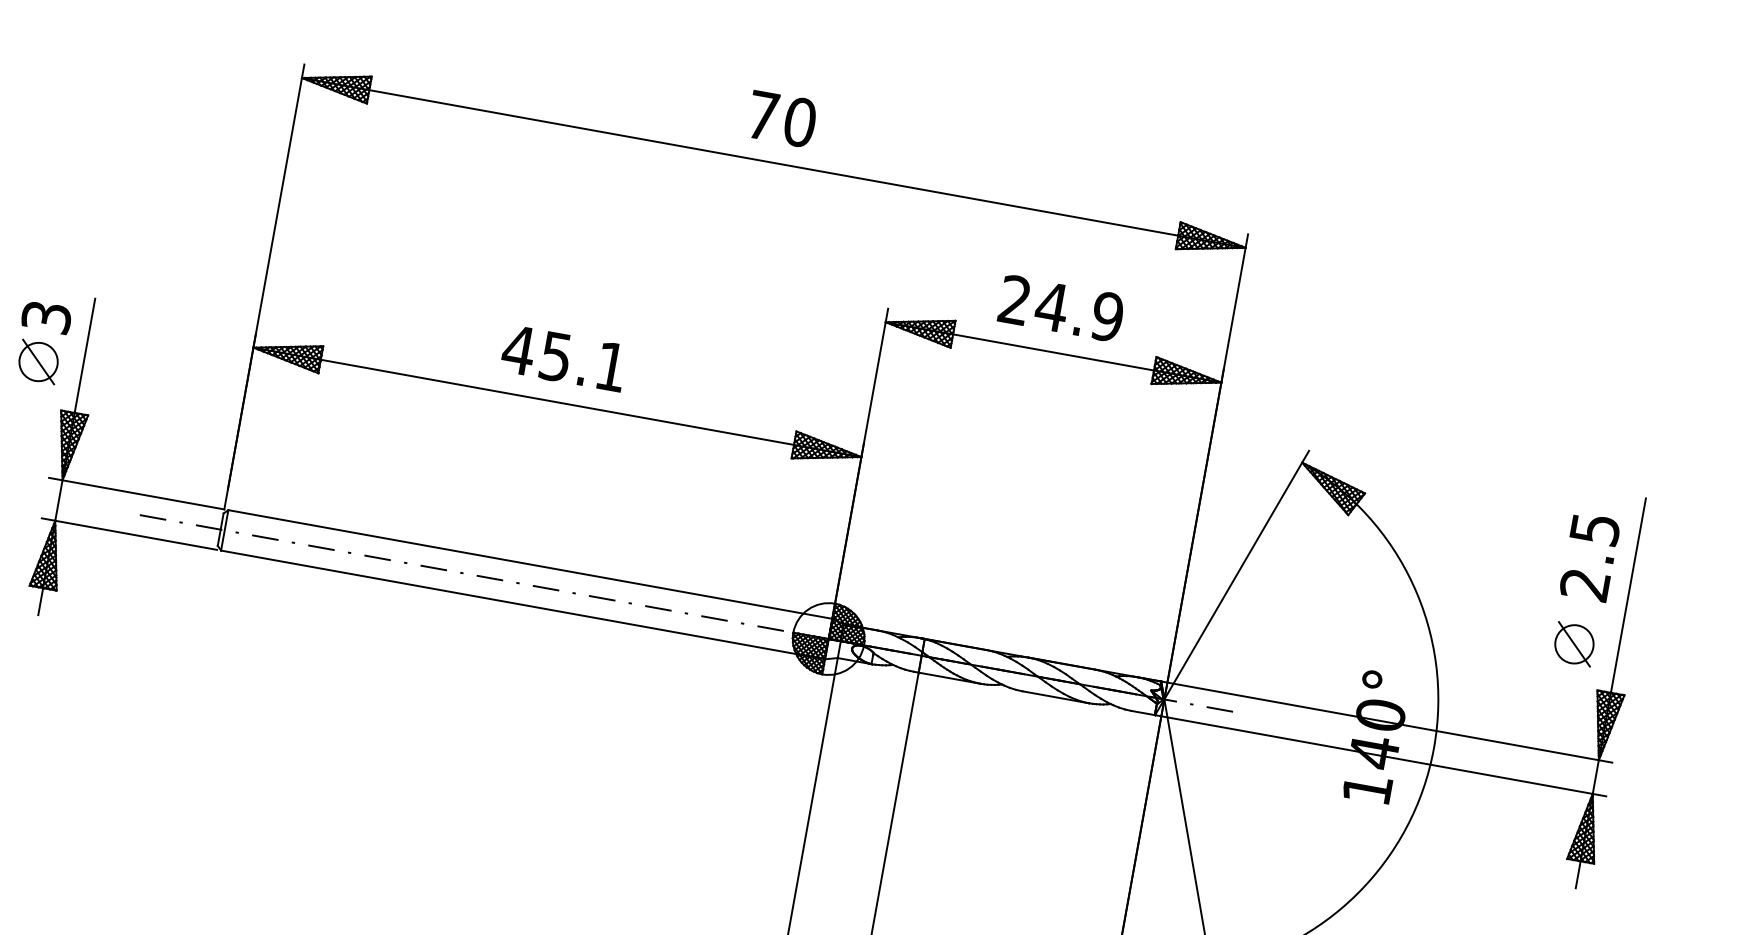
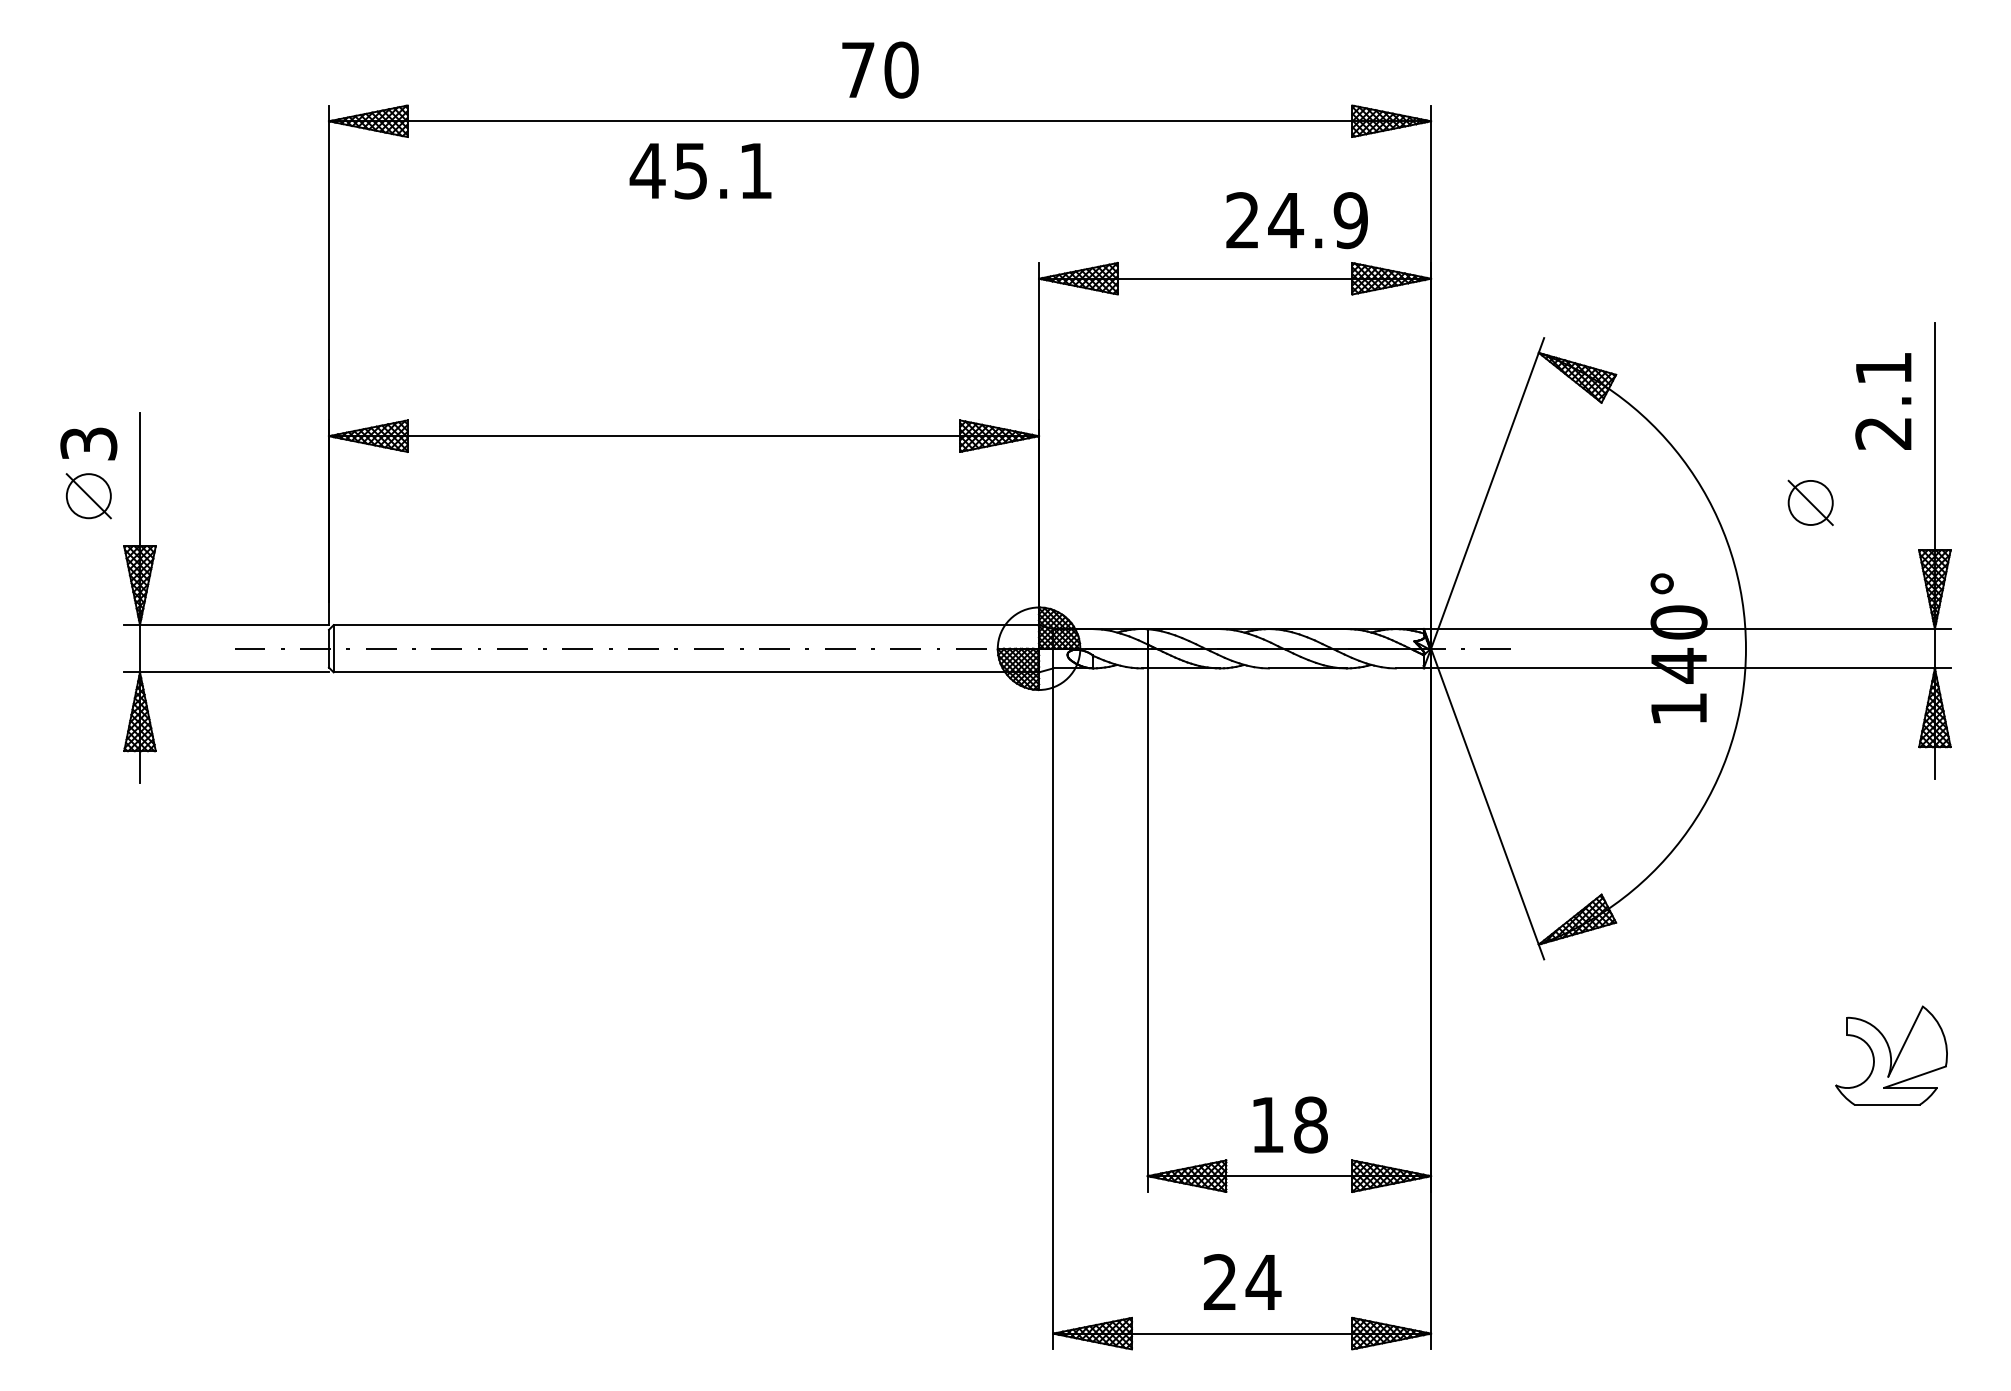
text: (1060, 308) -> (1296, 220), moved
text: (563, 358) -> (700, 171), moved
text: (1595, 529) -> (1884, 368), 2.5 -> 2.1
part: (1574, 643) -> (1810, 502), moved

